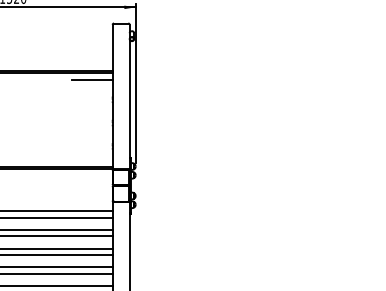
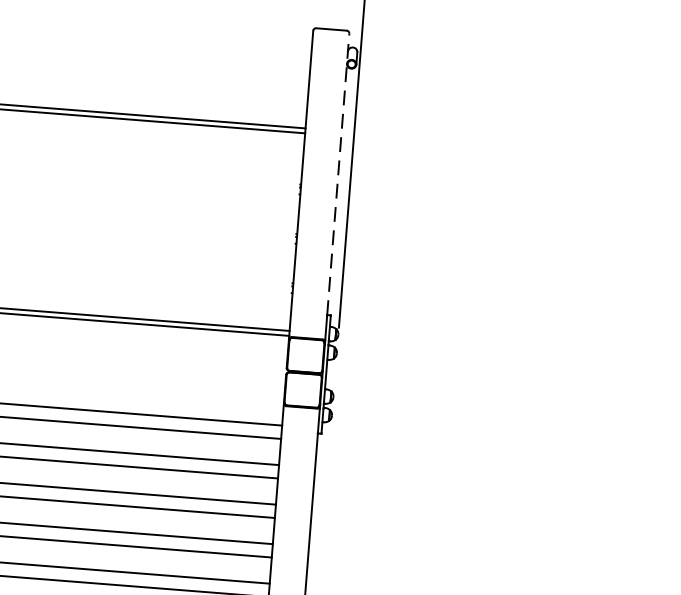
line: (91, 79) -> (259, 143), removed
line: (129, 90) -> (338, 172), solid -> dashed

